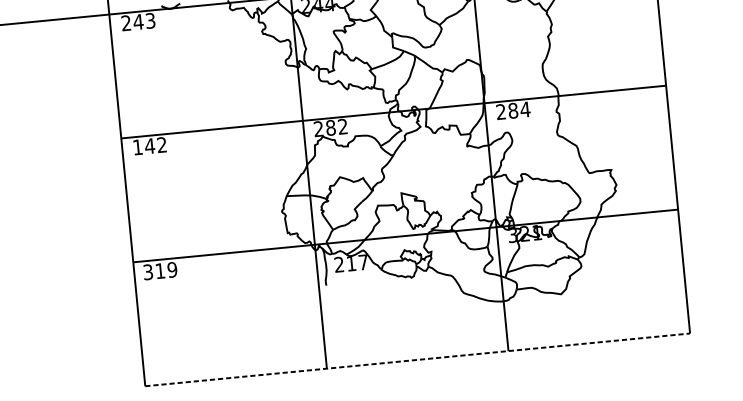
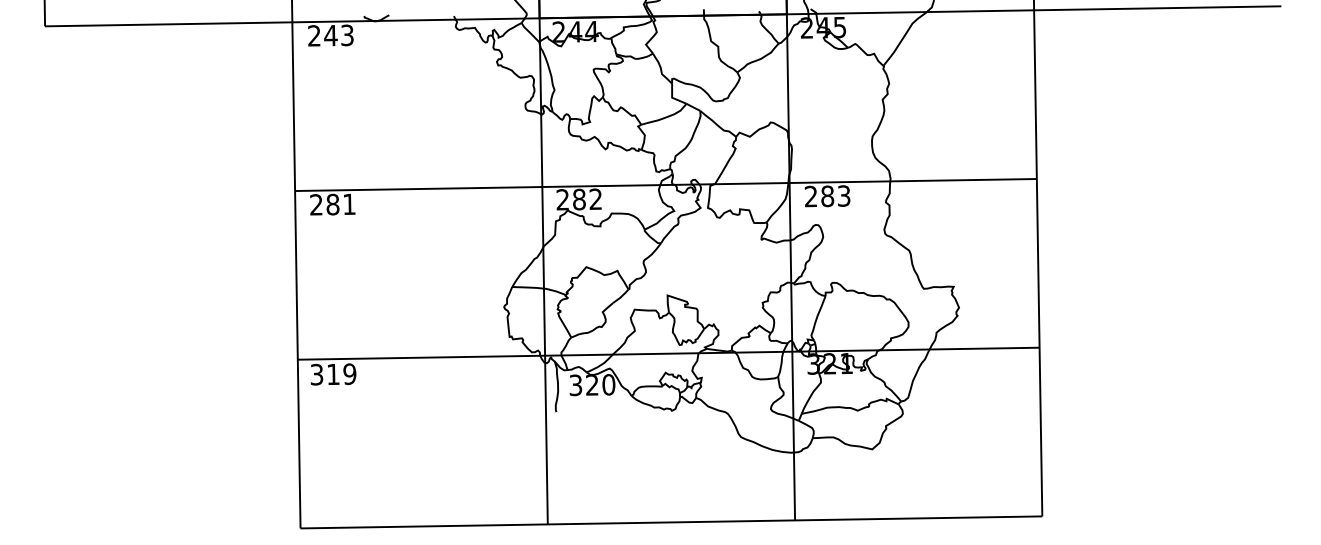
text: (524, 109) -> (843, 195), 284 -> 283
text: (149, 146) -> (332, 204), 142 -> 281
text: (351, 263) -> (592, 385), 217 -> 320
line: (417, 359) -> (671, 522), dashed -> solid

